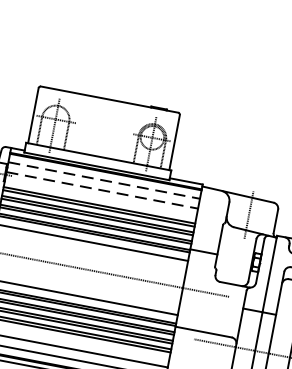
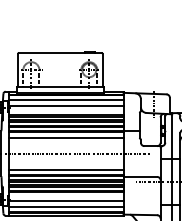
line: (104, 181) -> (66, 100), dashed -> solid
line: (102, 191) -> (66, 106), dashed -> solid

